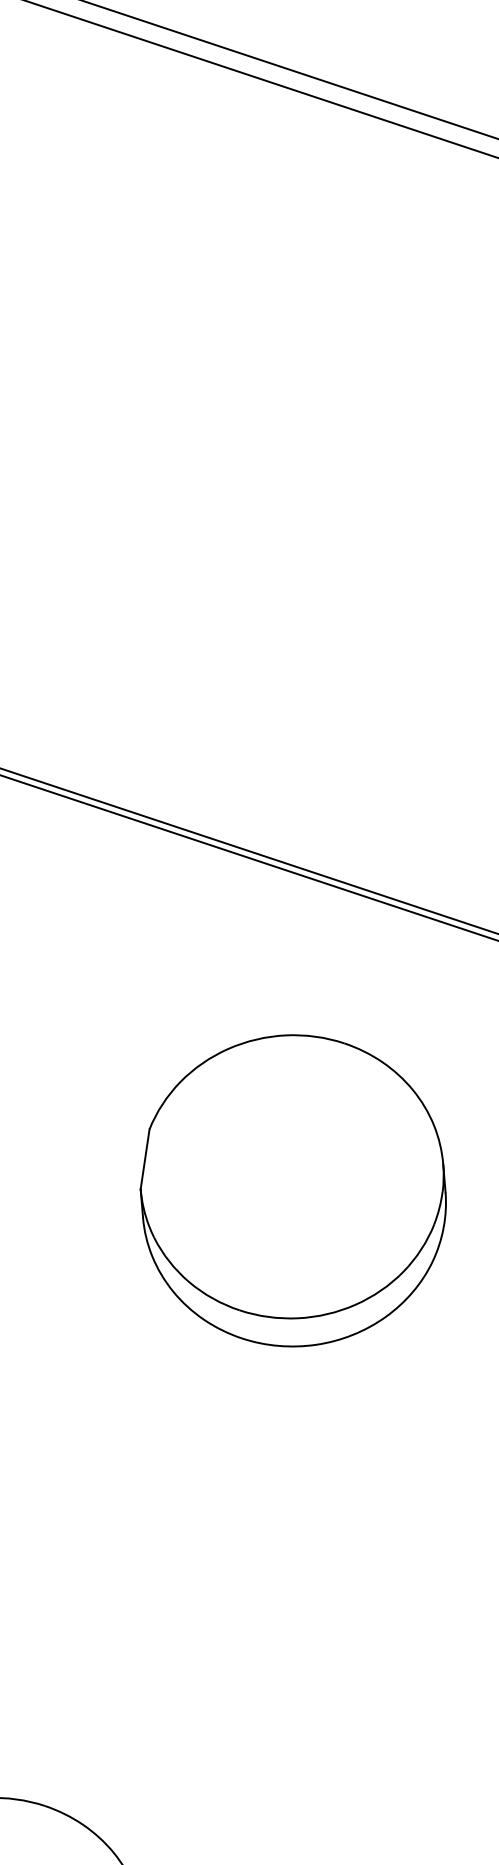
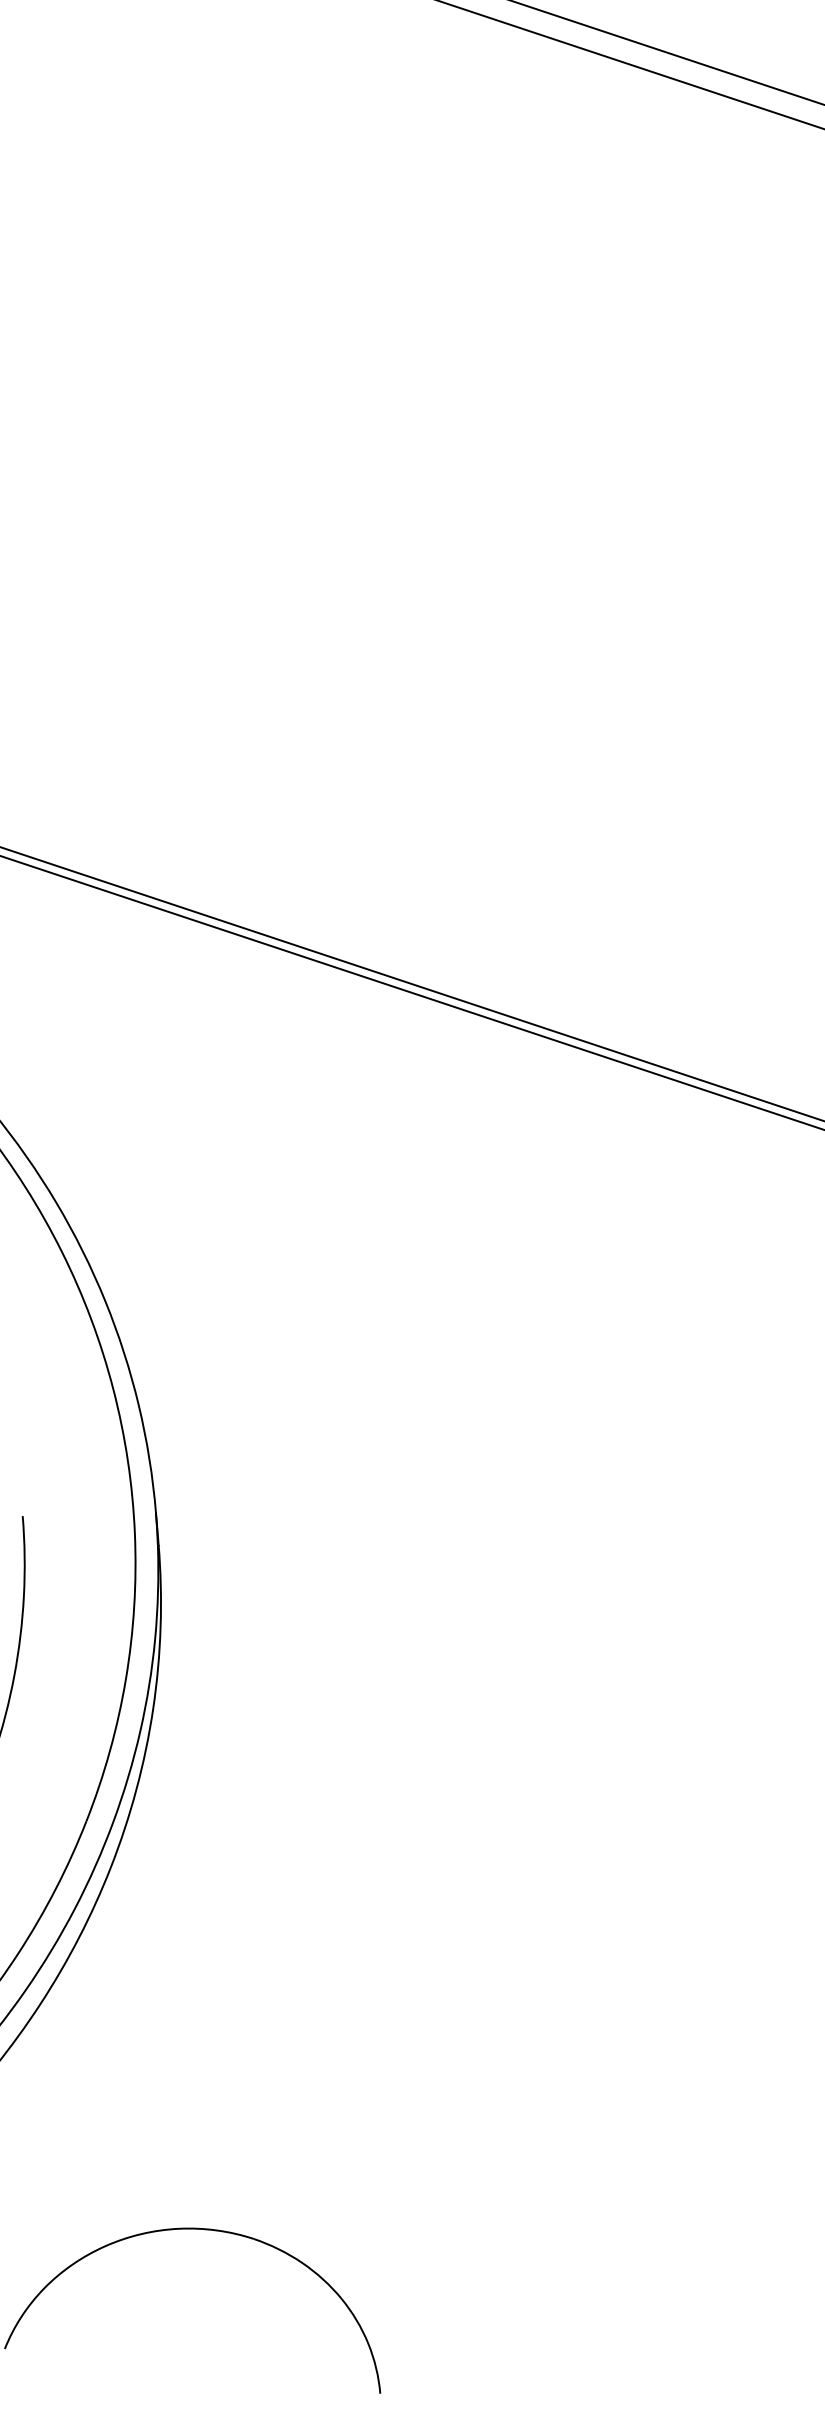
part: (293, 1190) -> (571, 1452), removed

